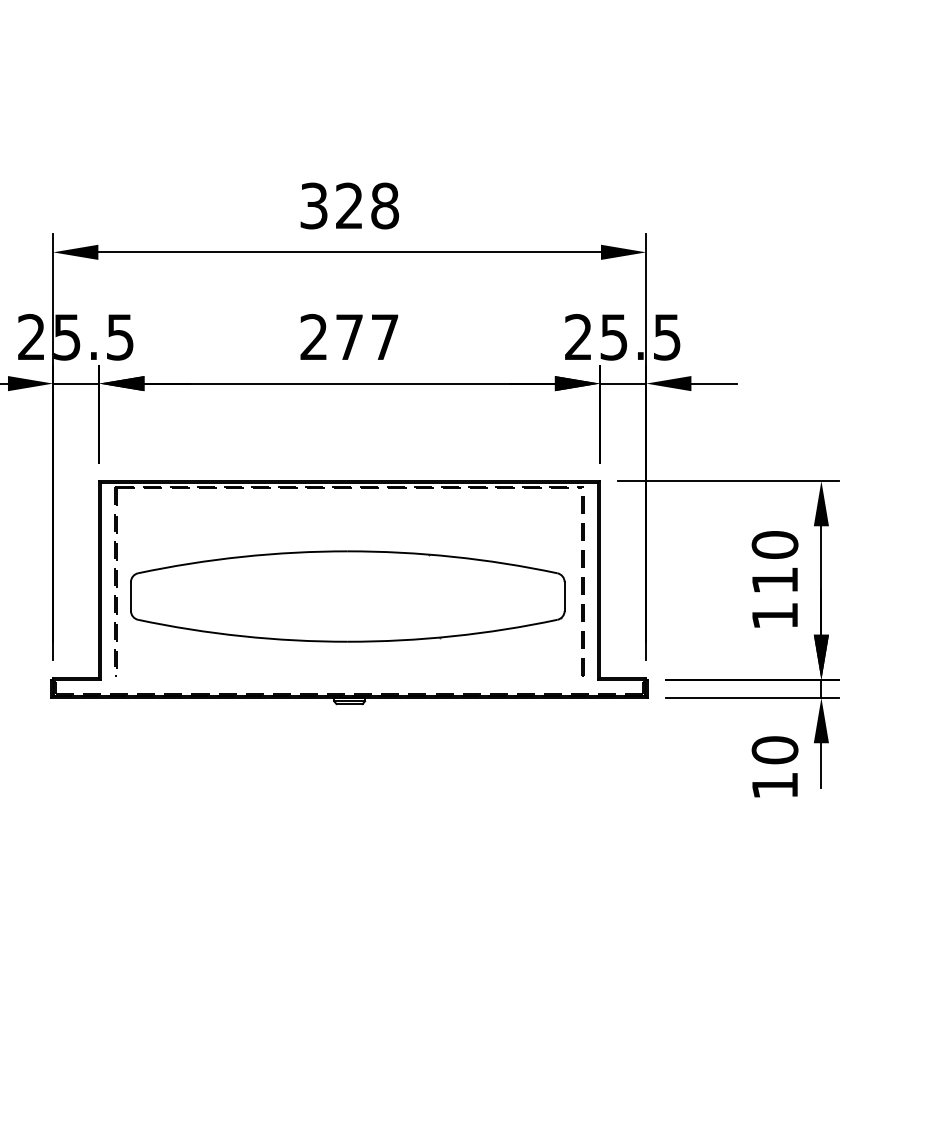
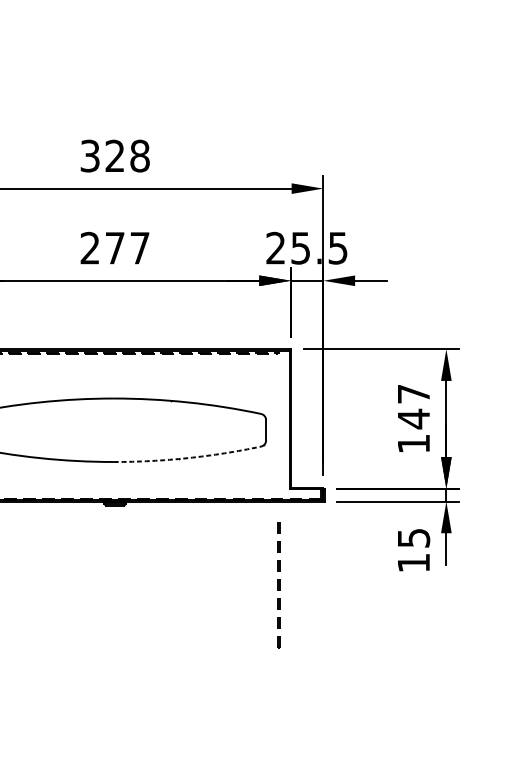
text: (774, 563) -> (413, 407), 110 -> 147
line: (582, 586) -> (278, 585), moved
arc: (453, 636) -> (188, 458), solid -> dashed
text: (774, 750) -> (413, 538), 10 -> 15

